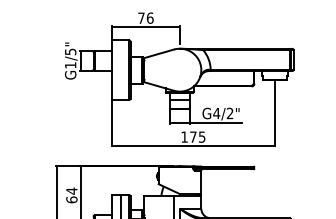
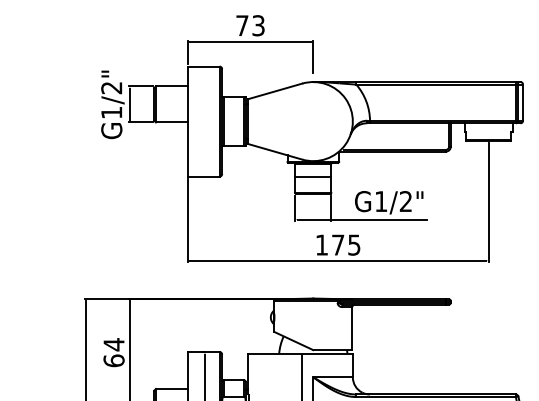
text: (149, 17) -> (257, 24), 76 -> 73
text: (70, 51) -> (111, 87), G1/5" -> G1/2"
text: (216, 113) -> (380, 201), G4/2" -> G1/2"

